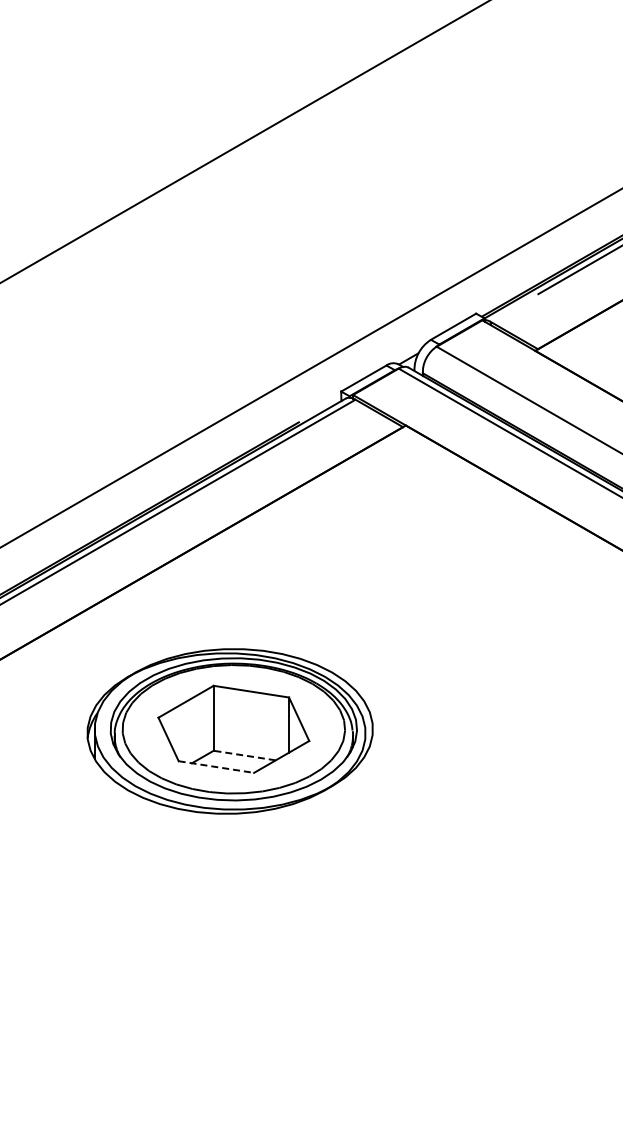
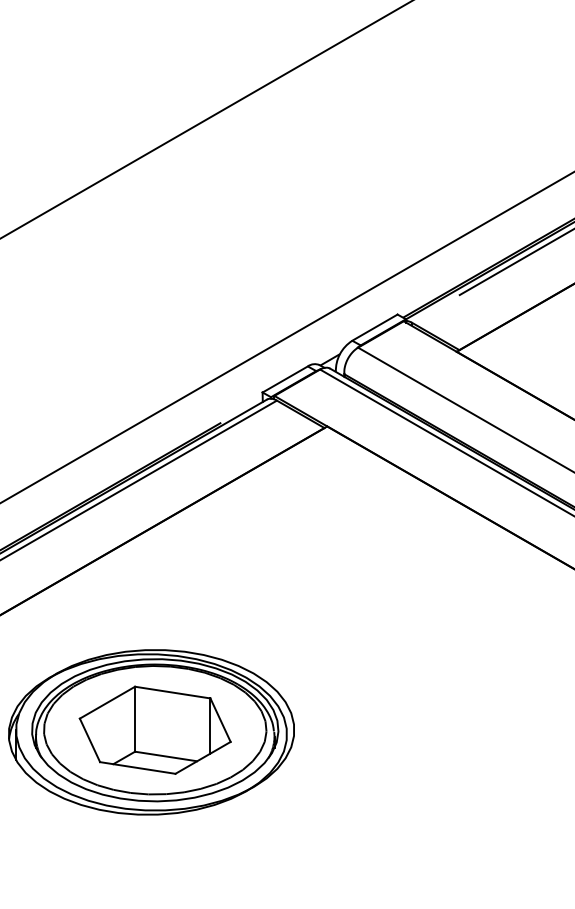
line: (244, 755) -> (165, 756), dashed -> solid
line: (216, 767) -> (137, 768), dashed -> solid

